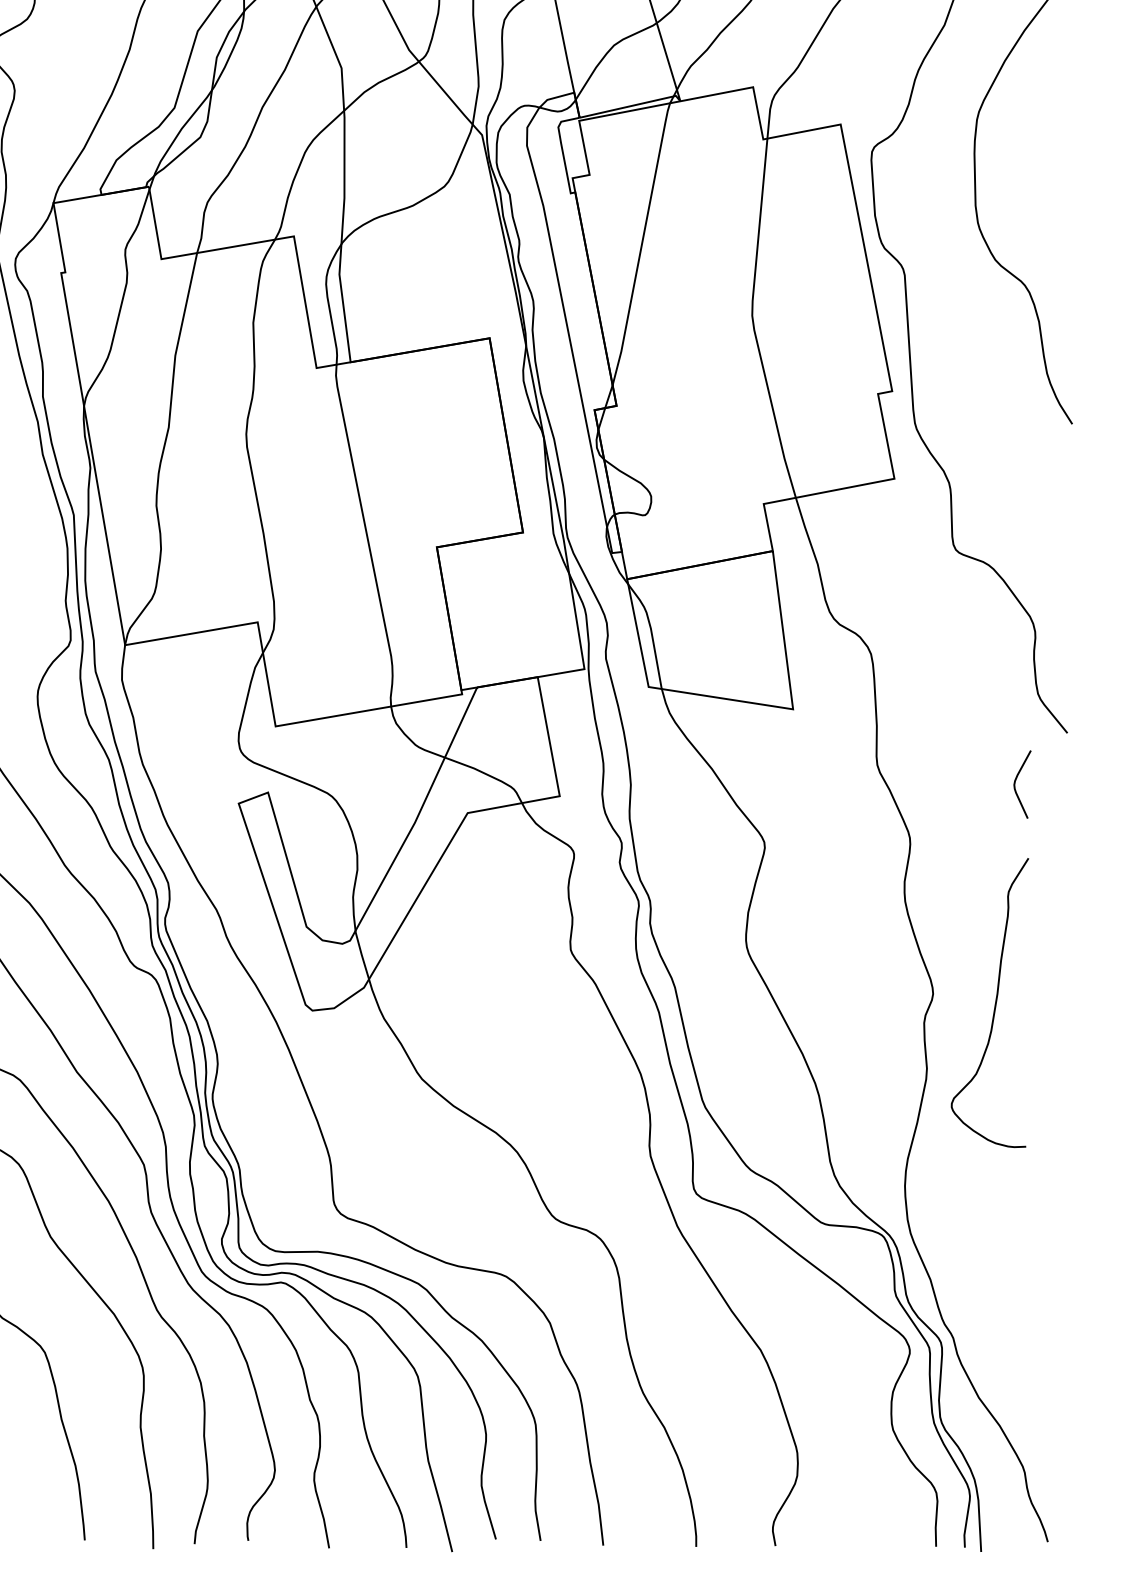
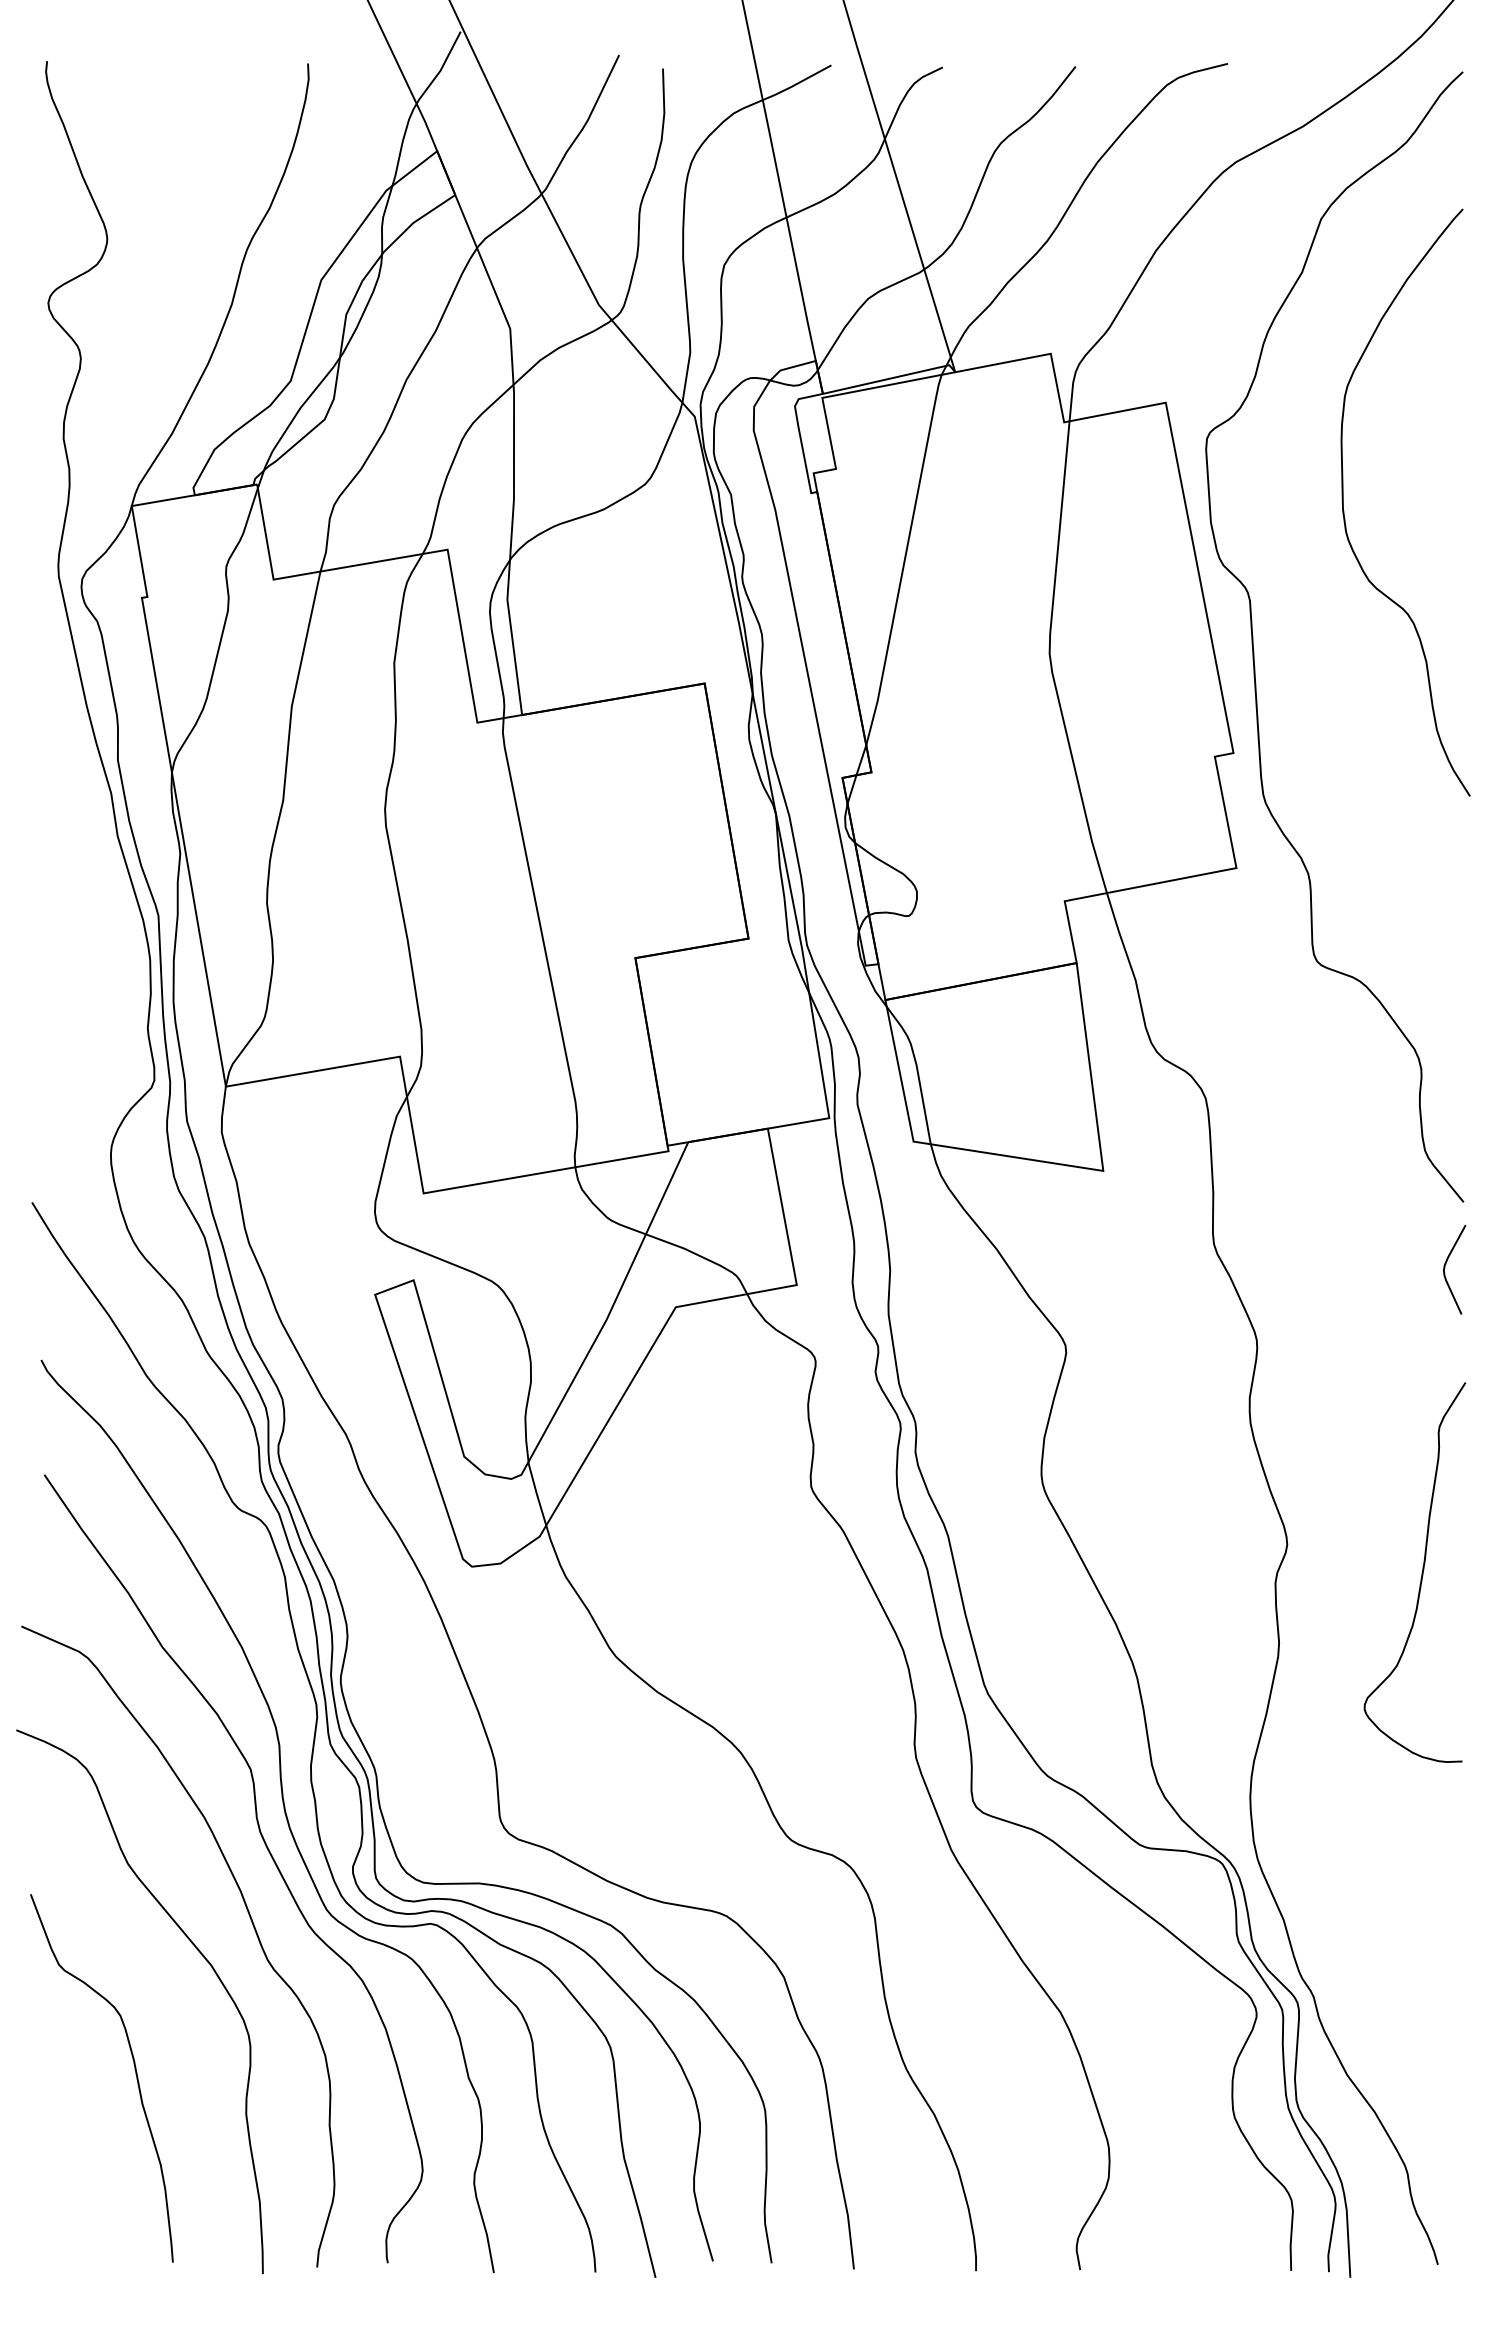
curve: (1015, 783) -> (1445, 1268), moved
curve: (995, 1002) -> (1421, 1572), moved

